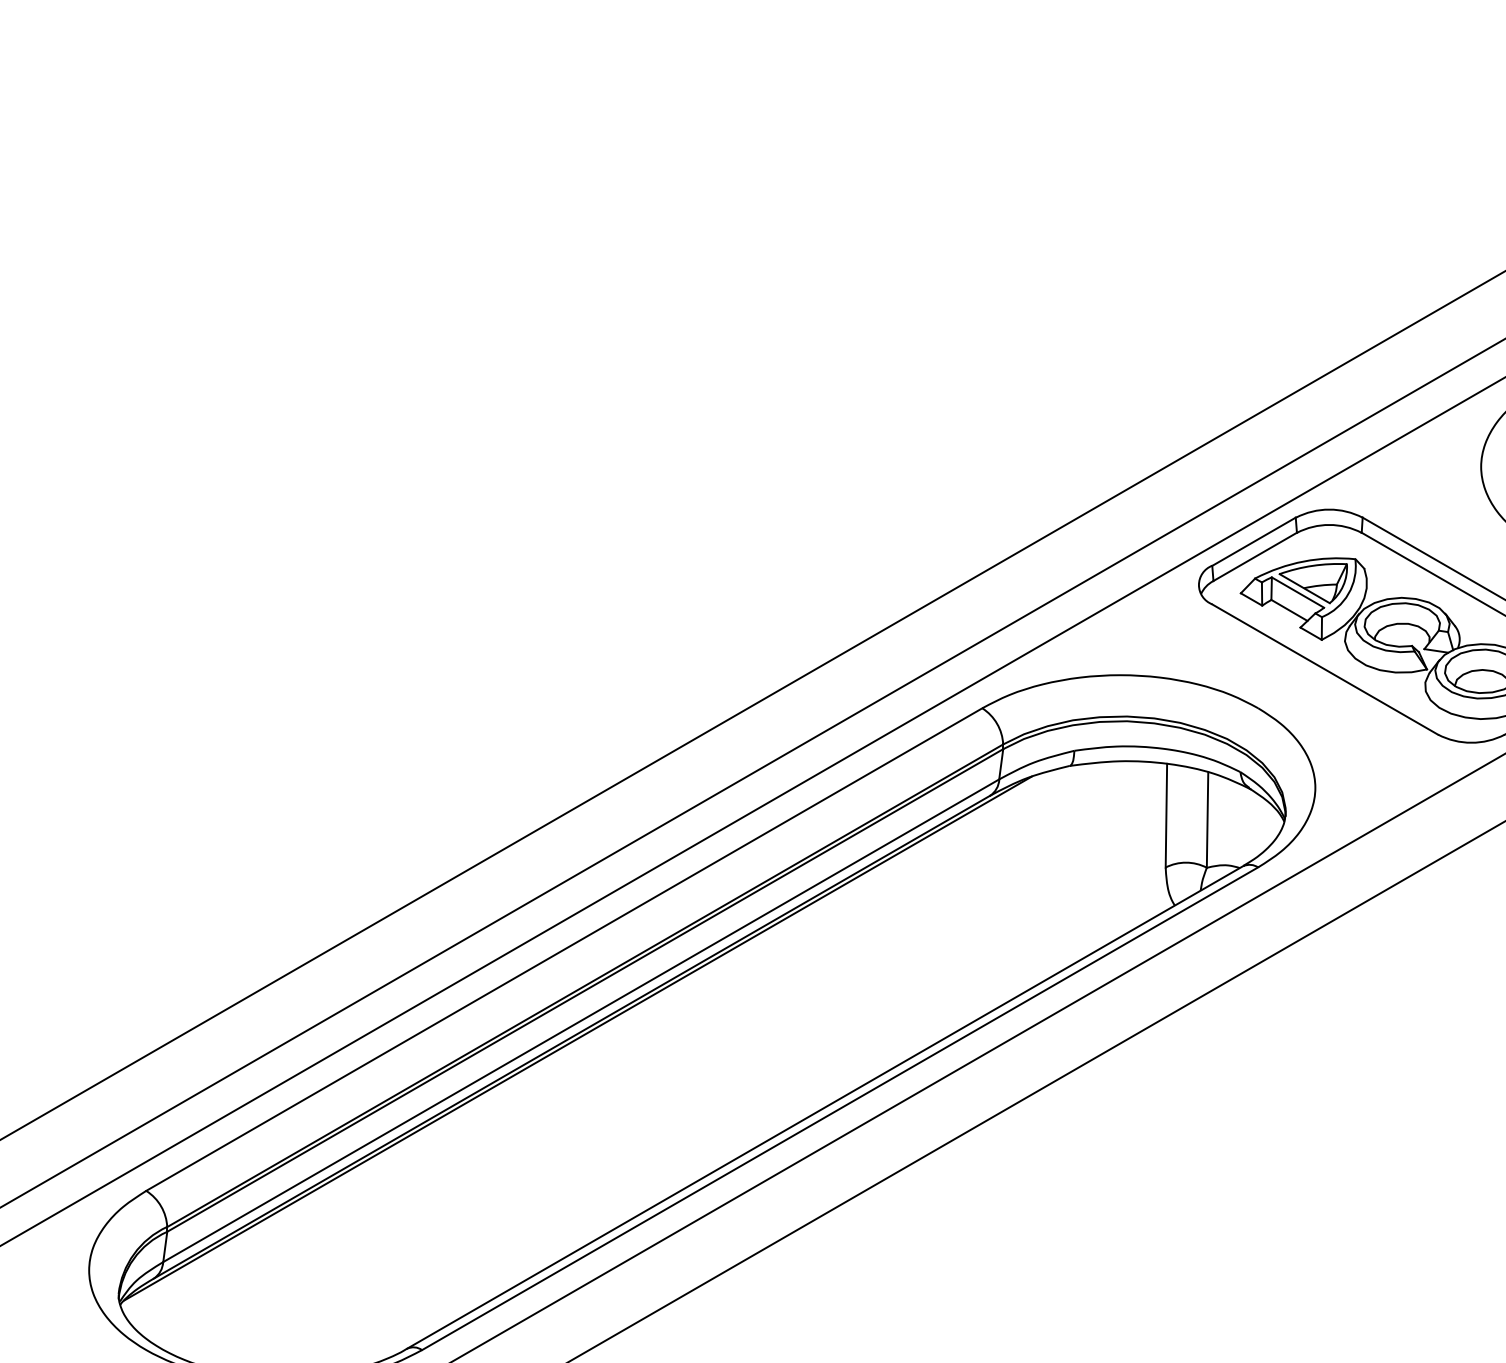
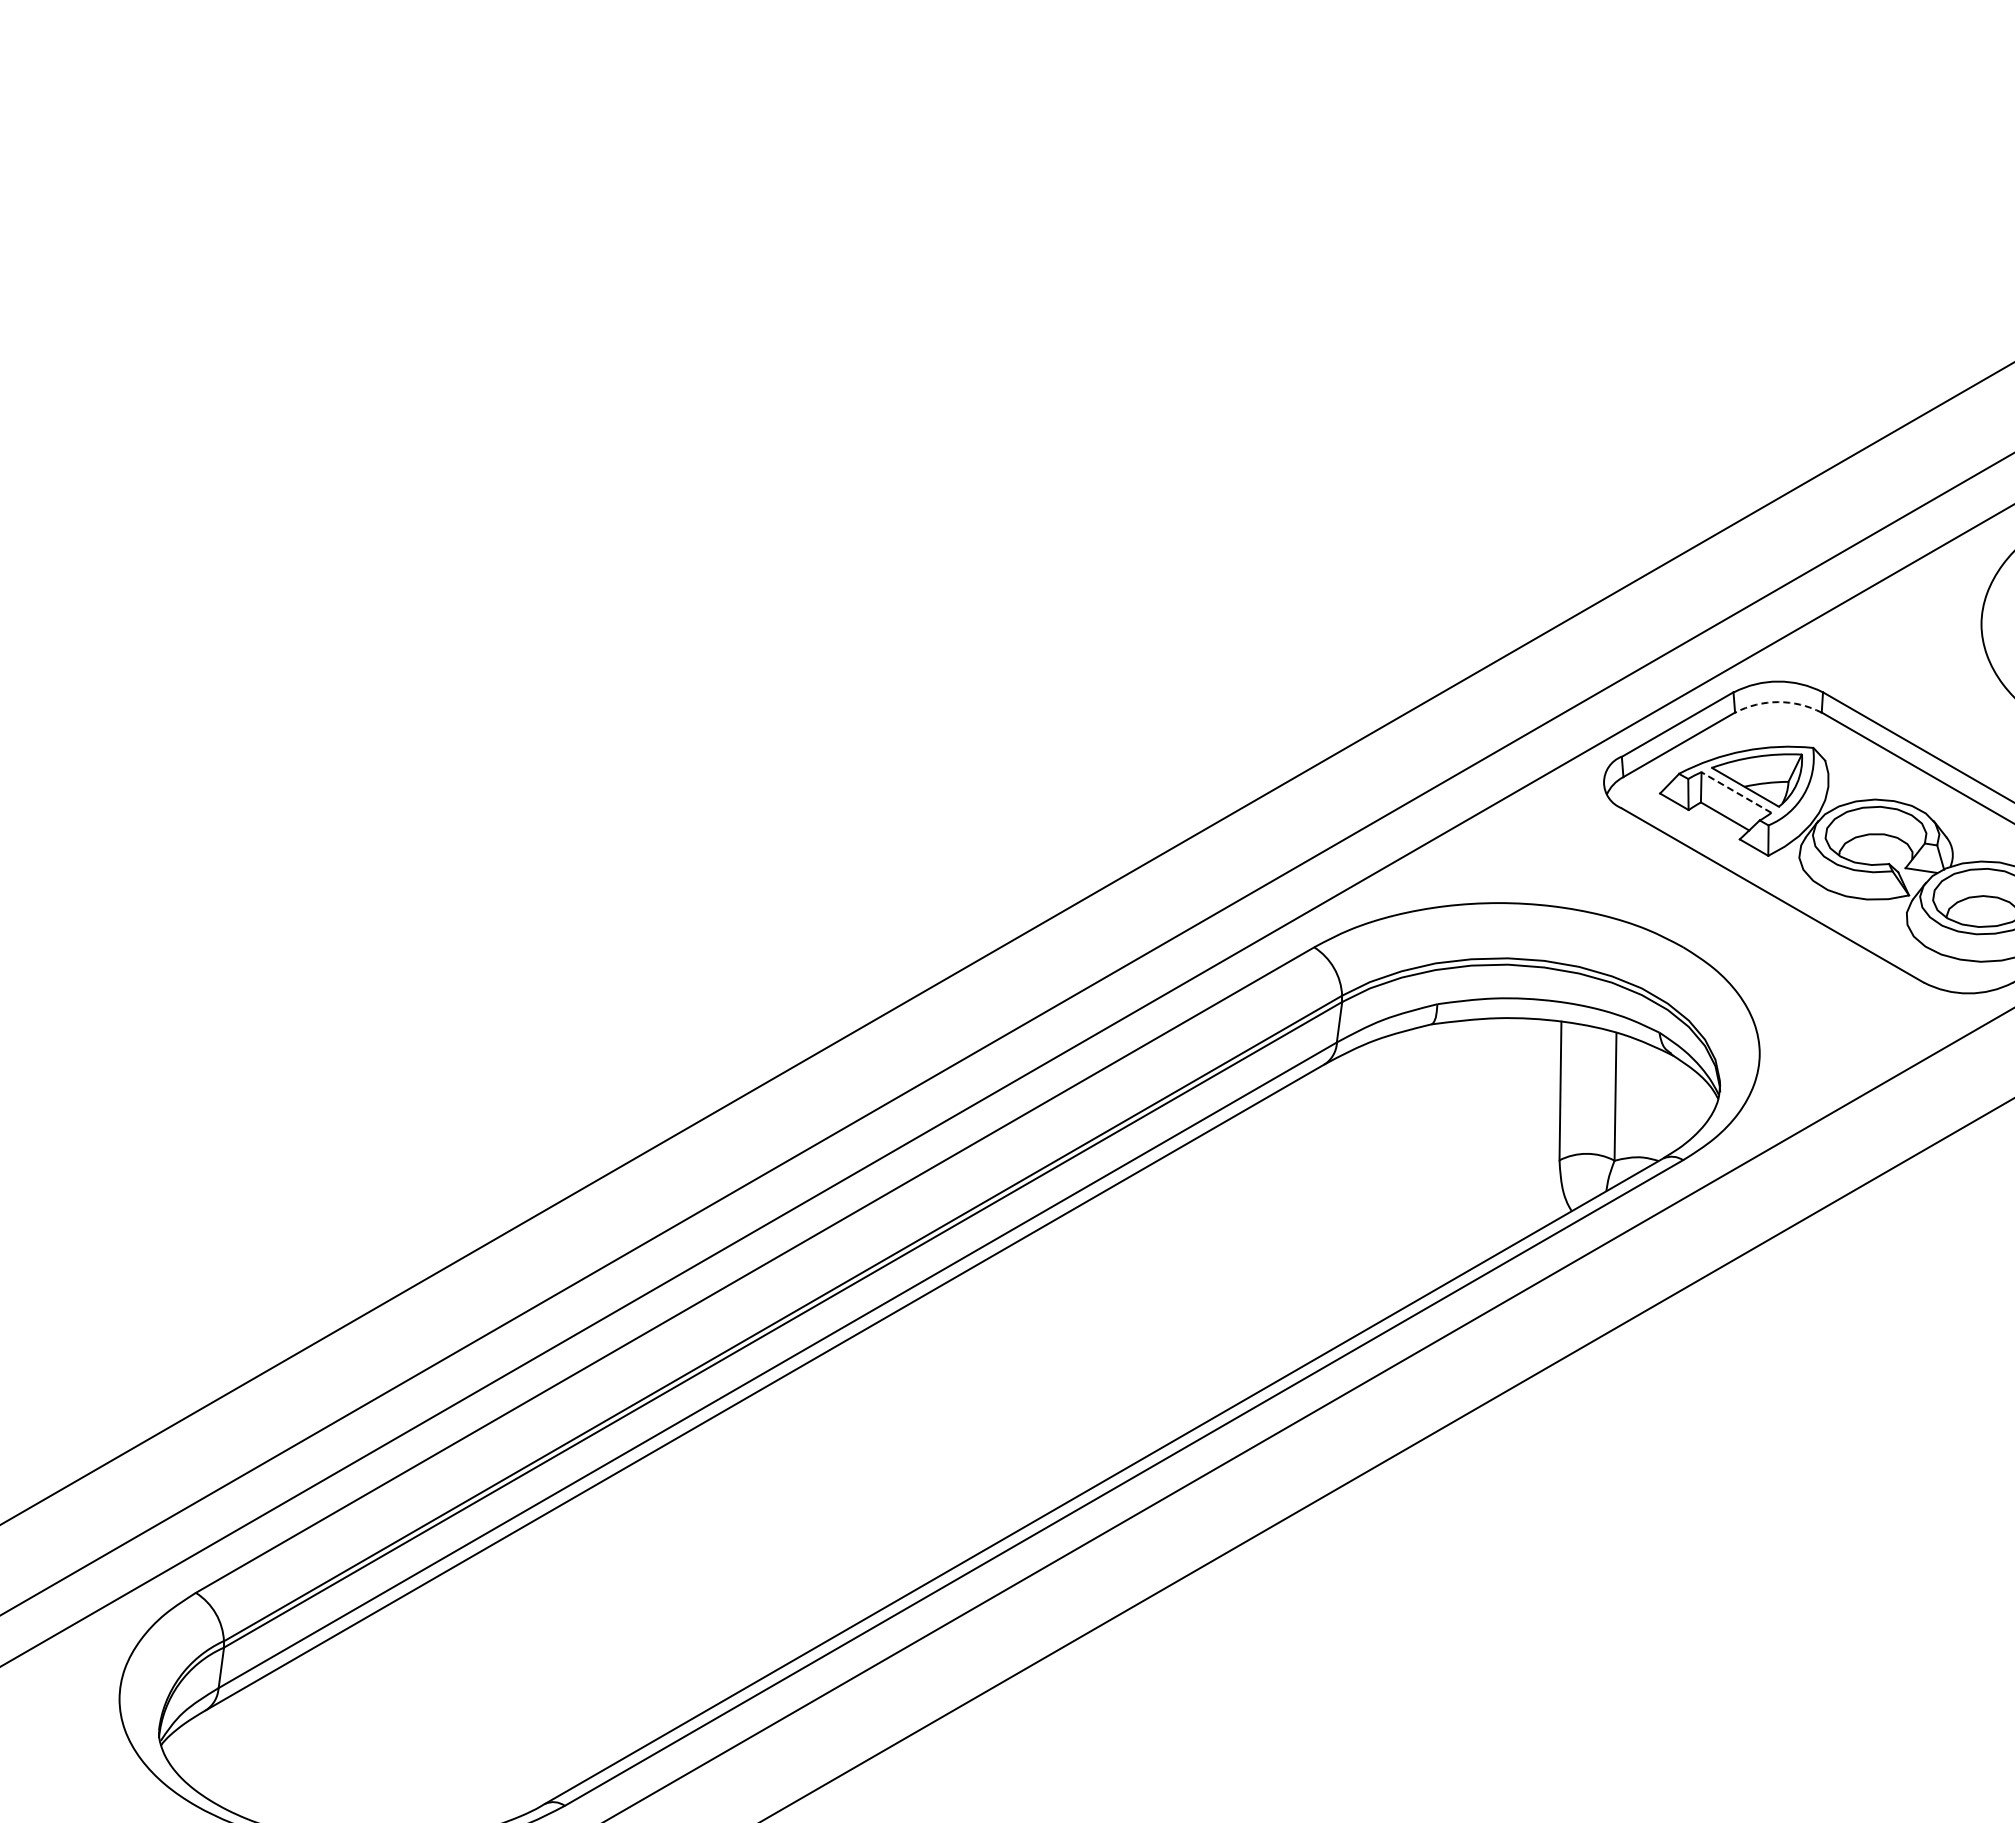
arc: (1329, 525) -> (1778, 702), solid -> dashed
line: (1298, 592) -> (1736, 792), solid -> dashed
line: (578, 1038) -> (773, 1388), removed

